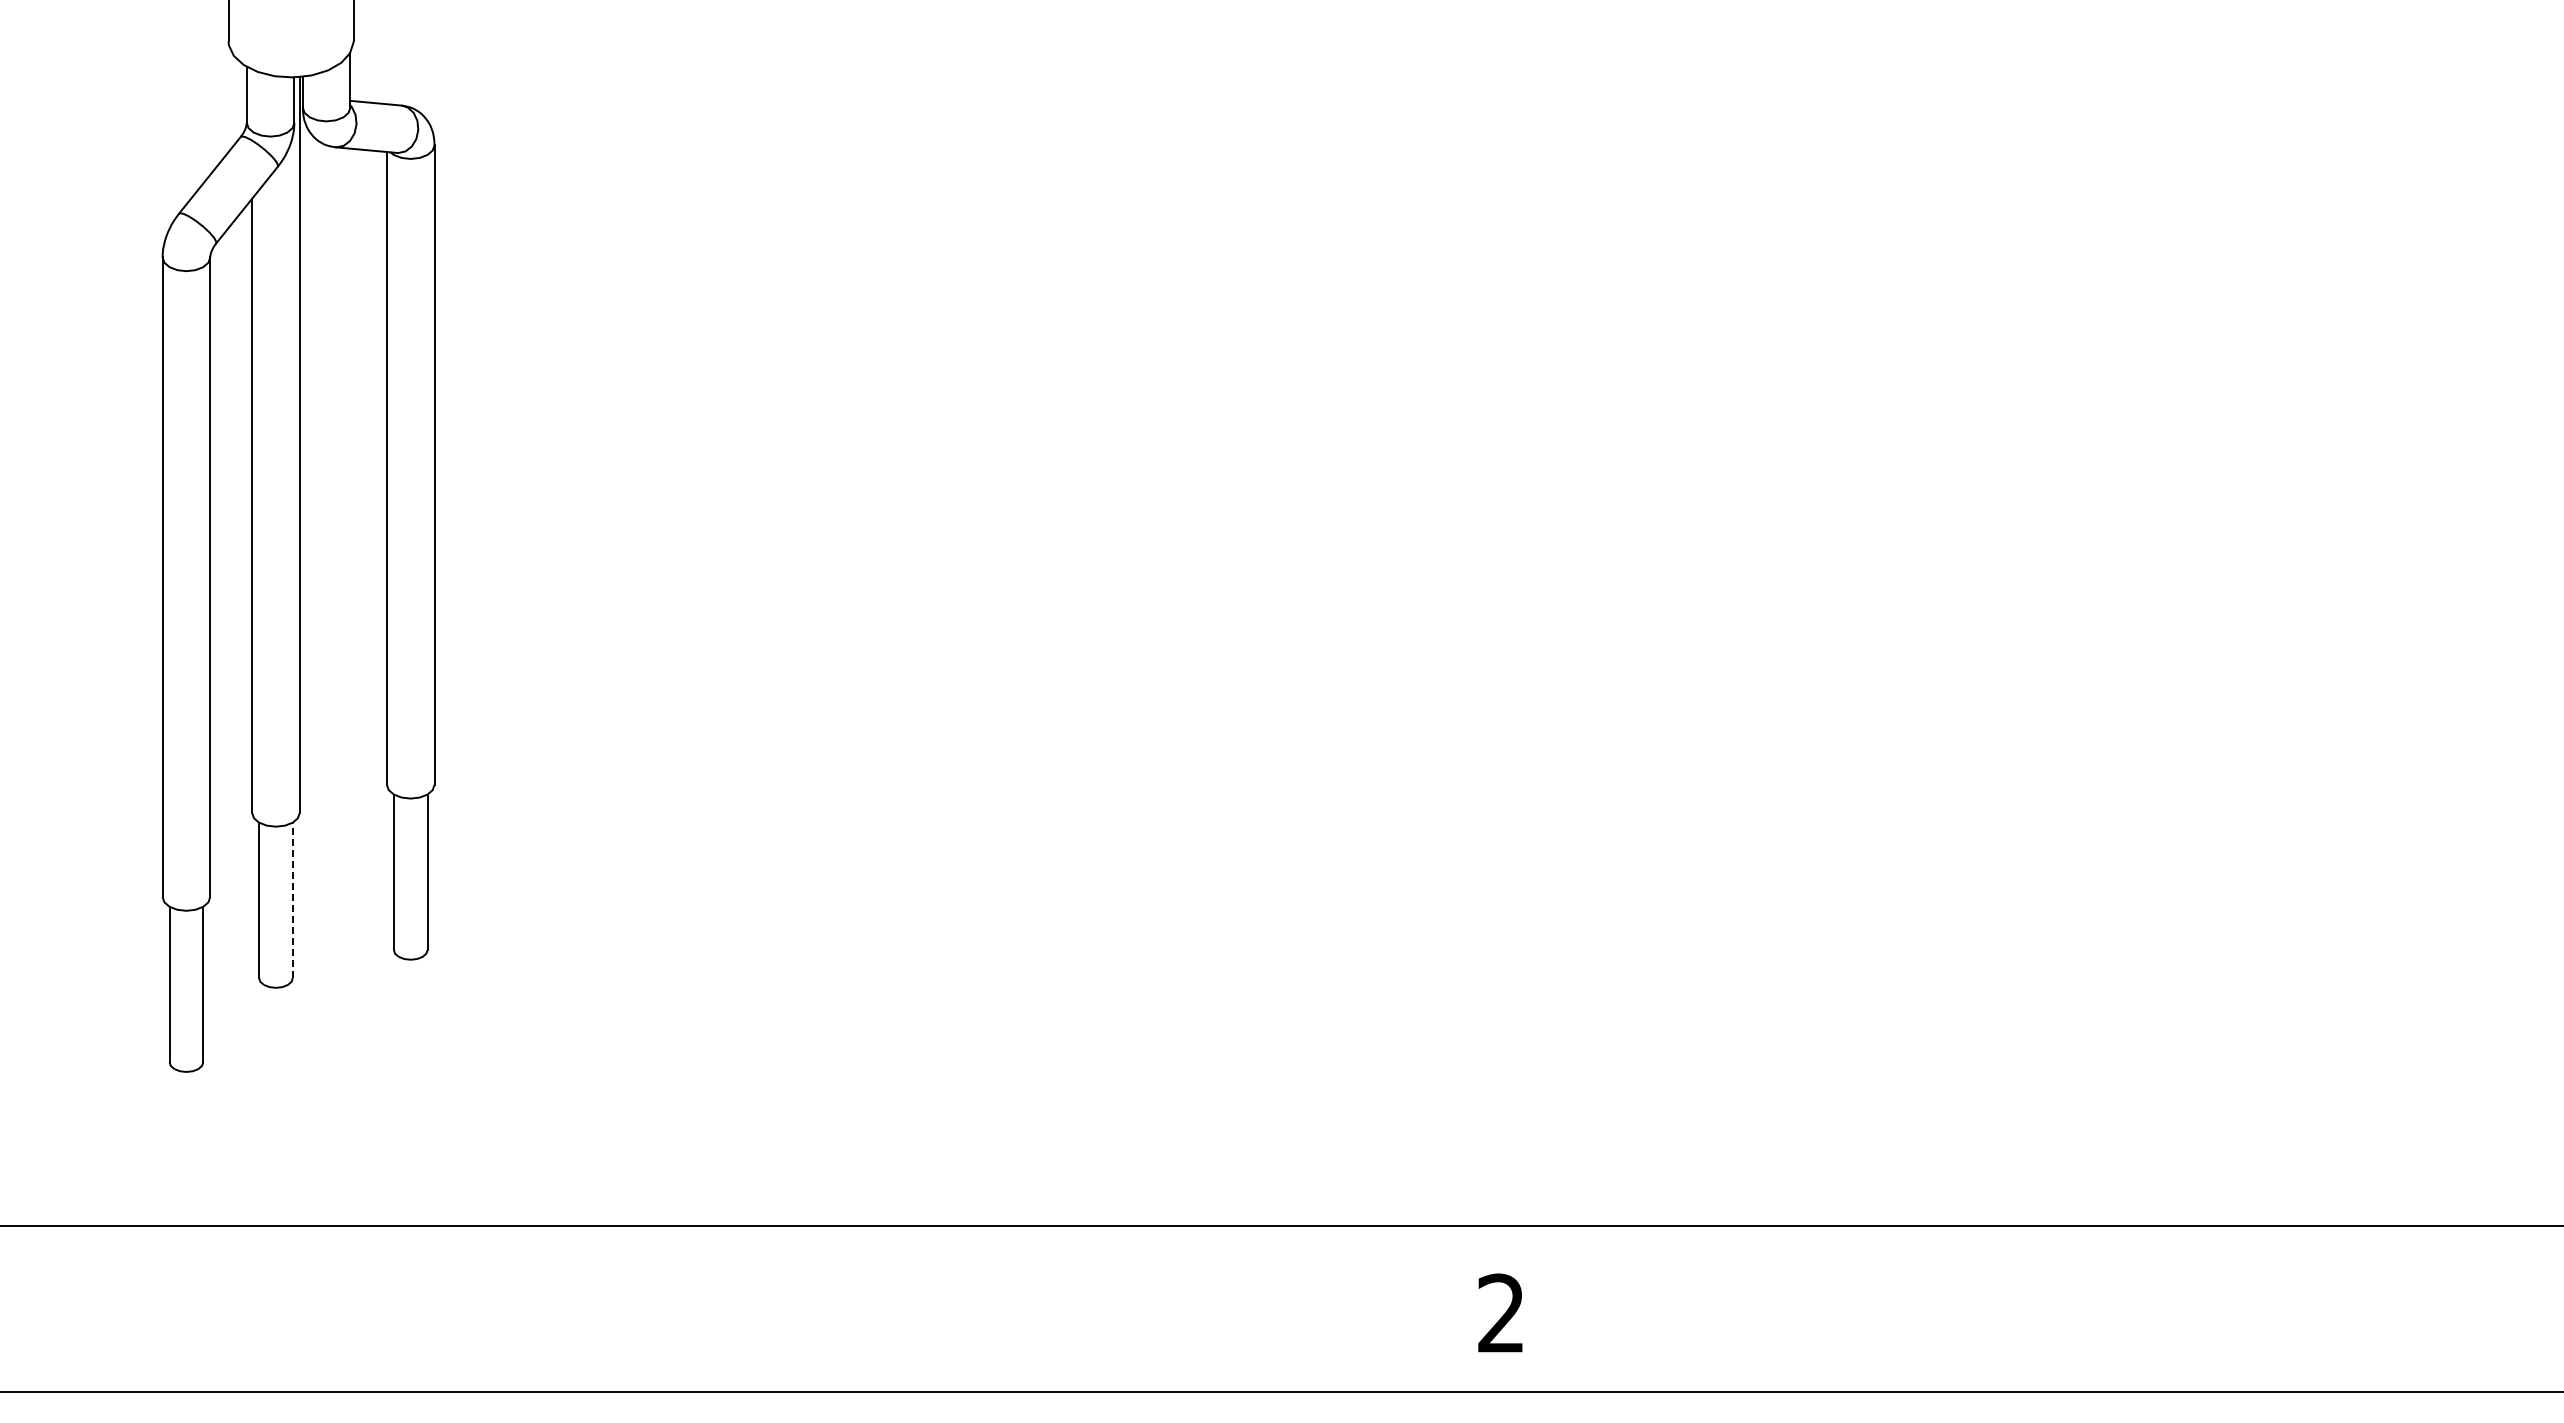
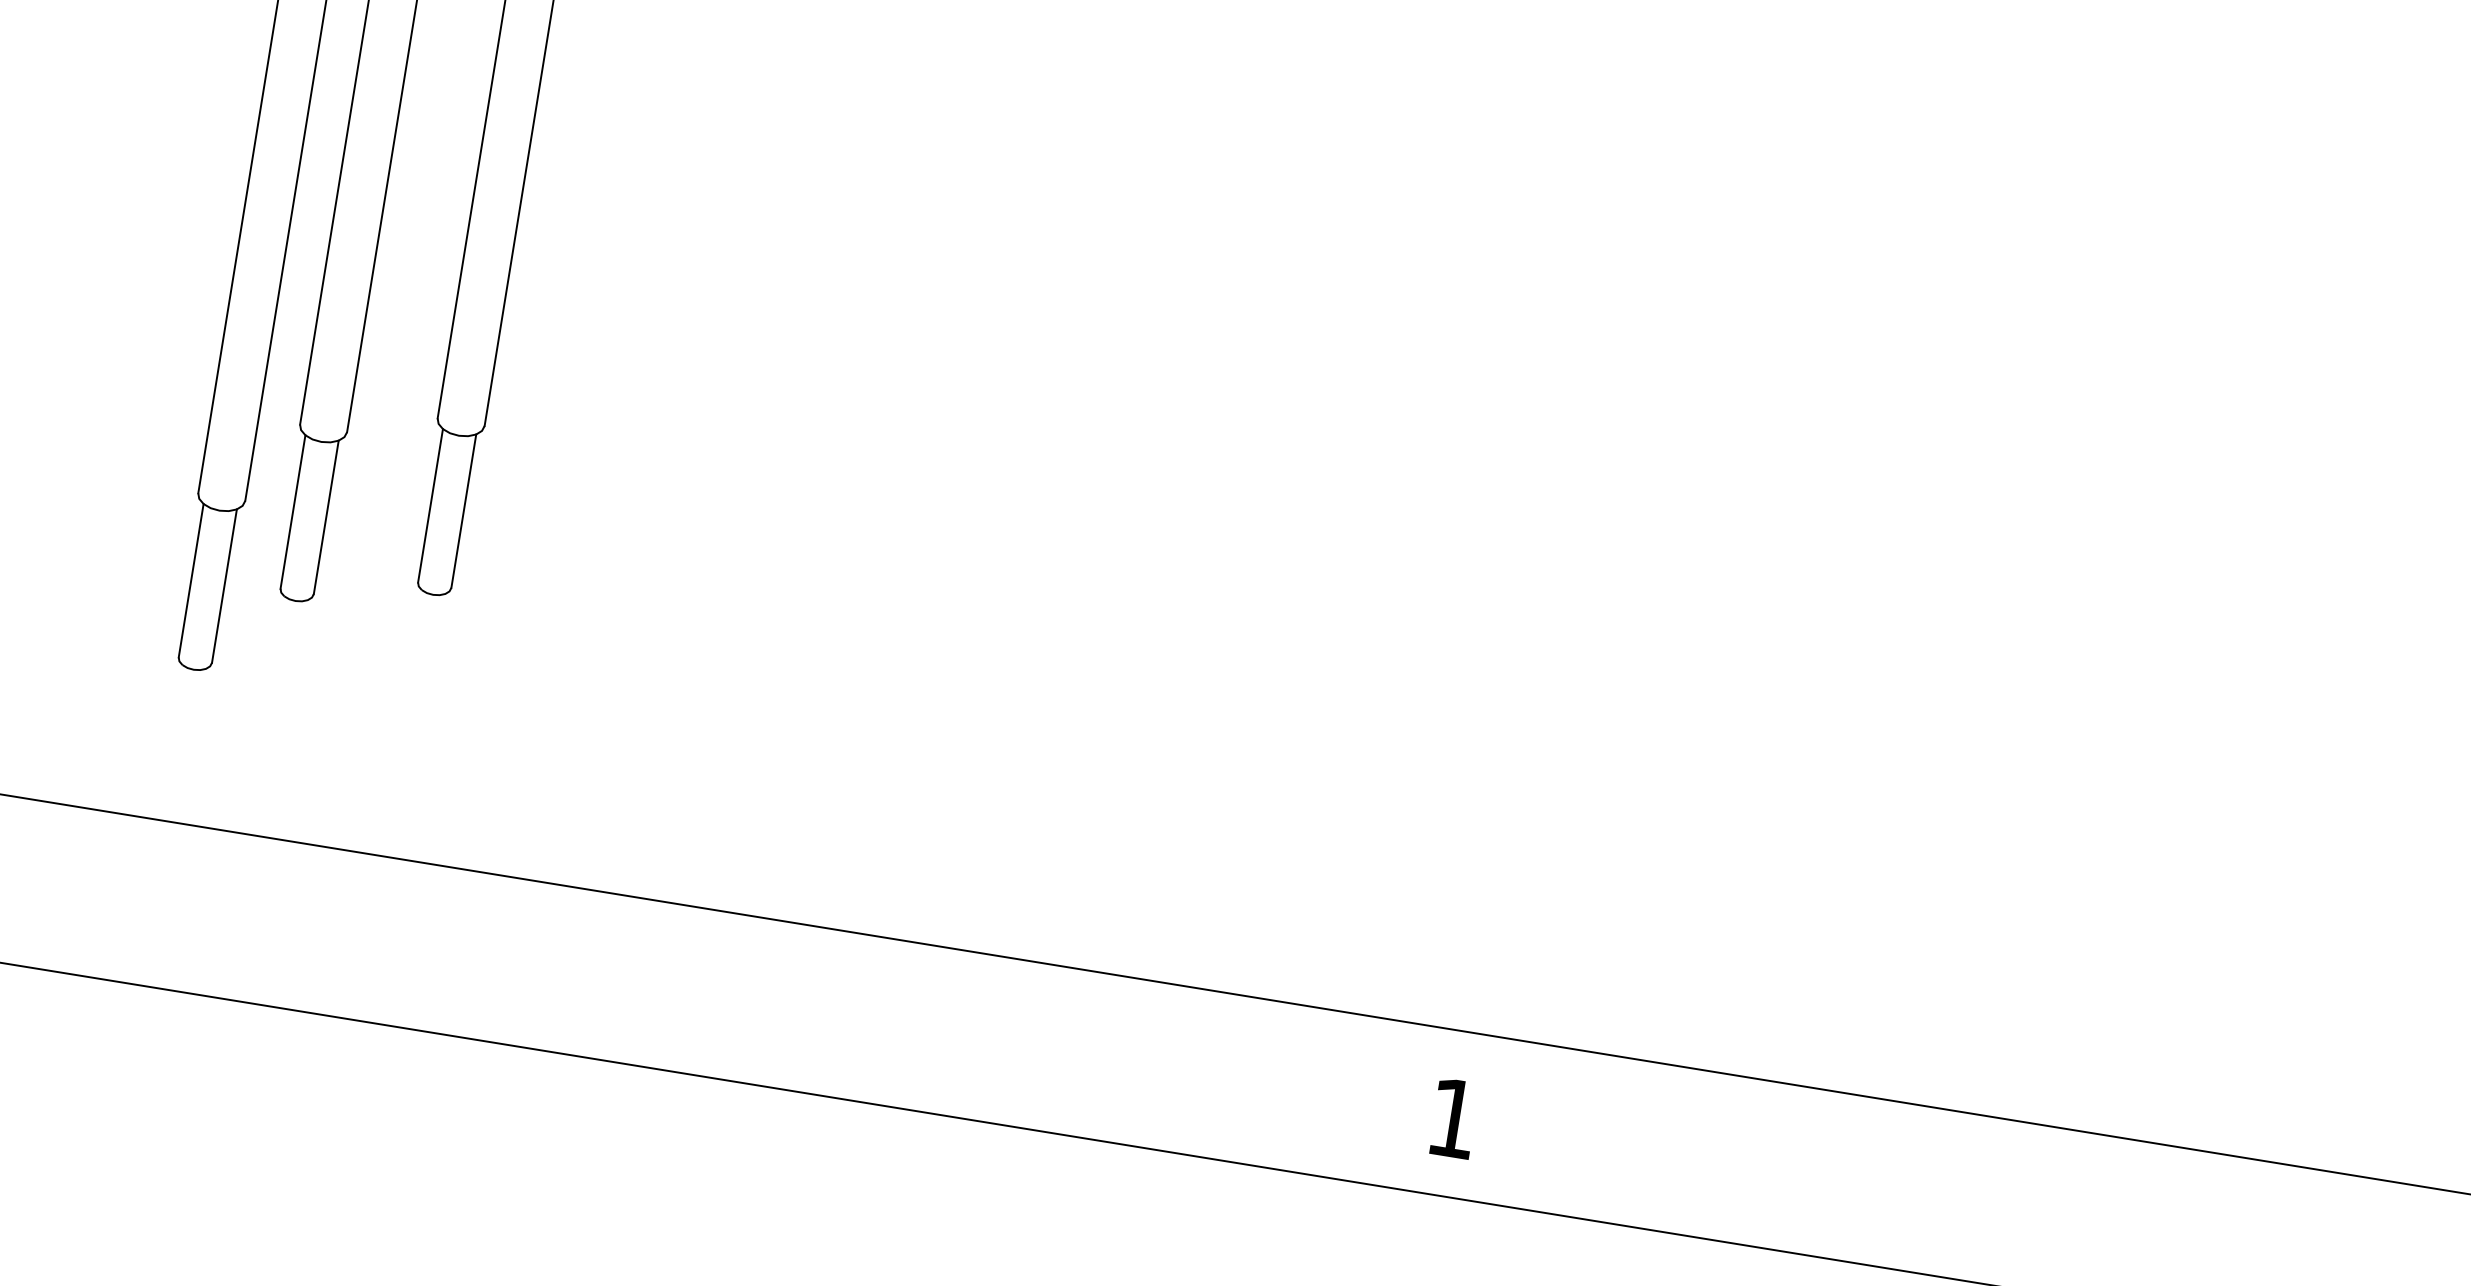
line: (292, 900) -> (325, 517), dashed -> solid
text: (1500, 1312) -> (1452, 1117), 2 -> 1

